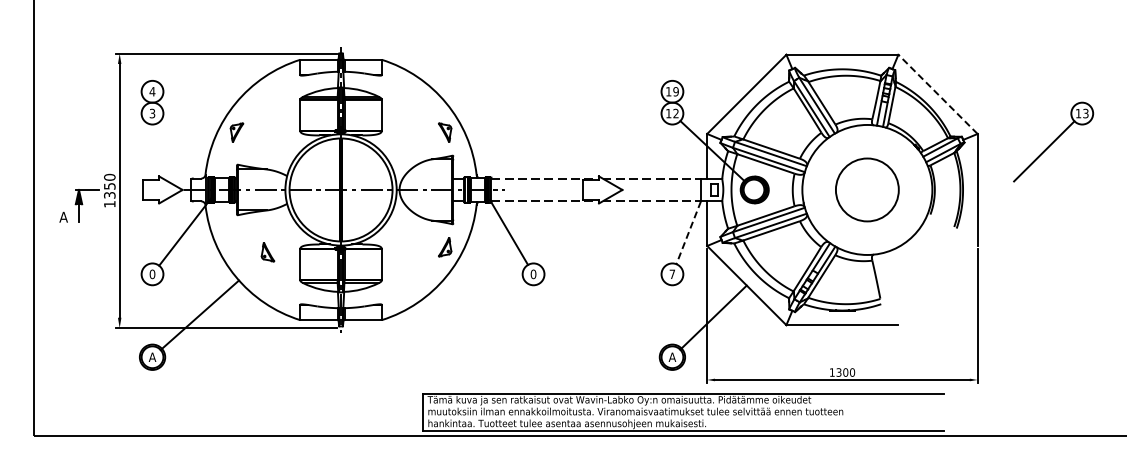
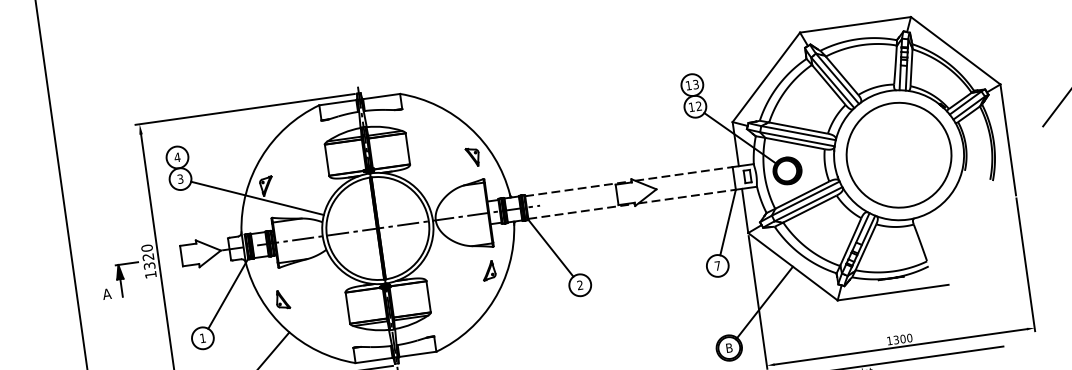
text: (675, 91) -> (695, 84), 19 -> 13
line: (937, 94) -> (955, 50), dashed -> solid
line: (225, 143) -> (256, 198), added
text: (109, 186) -> (148, 257), 1350 -> 1320
circle: (866, 189) -> (898, 154), size x1.67
line: (688, 232) -> (727, 222), dashed -> solid
part: (267, 252) -> (282, 300), moved
text: (152, 274) -> (202, 338), 0 -> 1
text: (533, 274) -> (580, 285), 0 -> 2
text: (672, 356) -> (729, 347), A -> B

